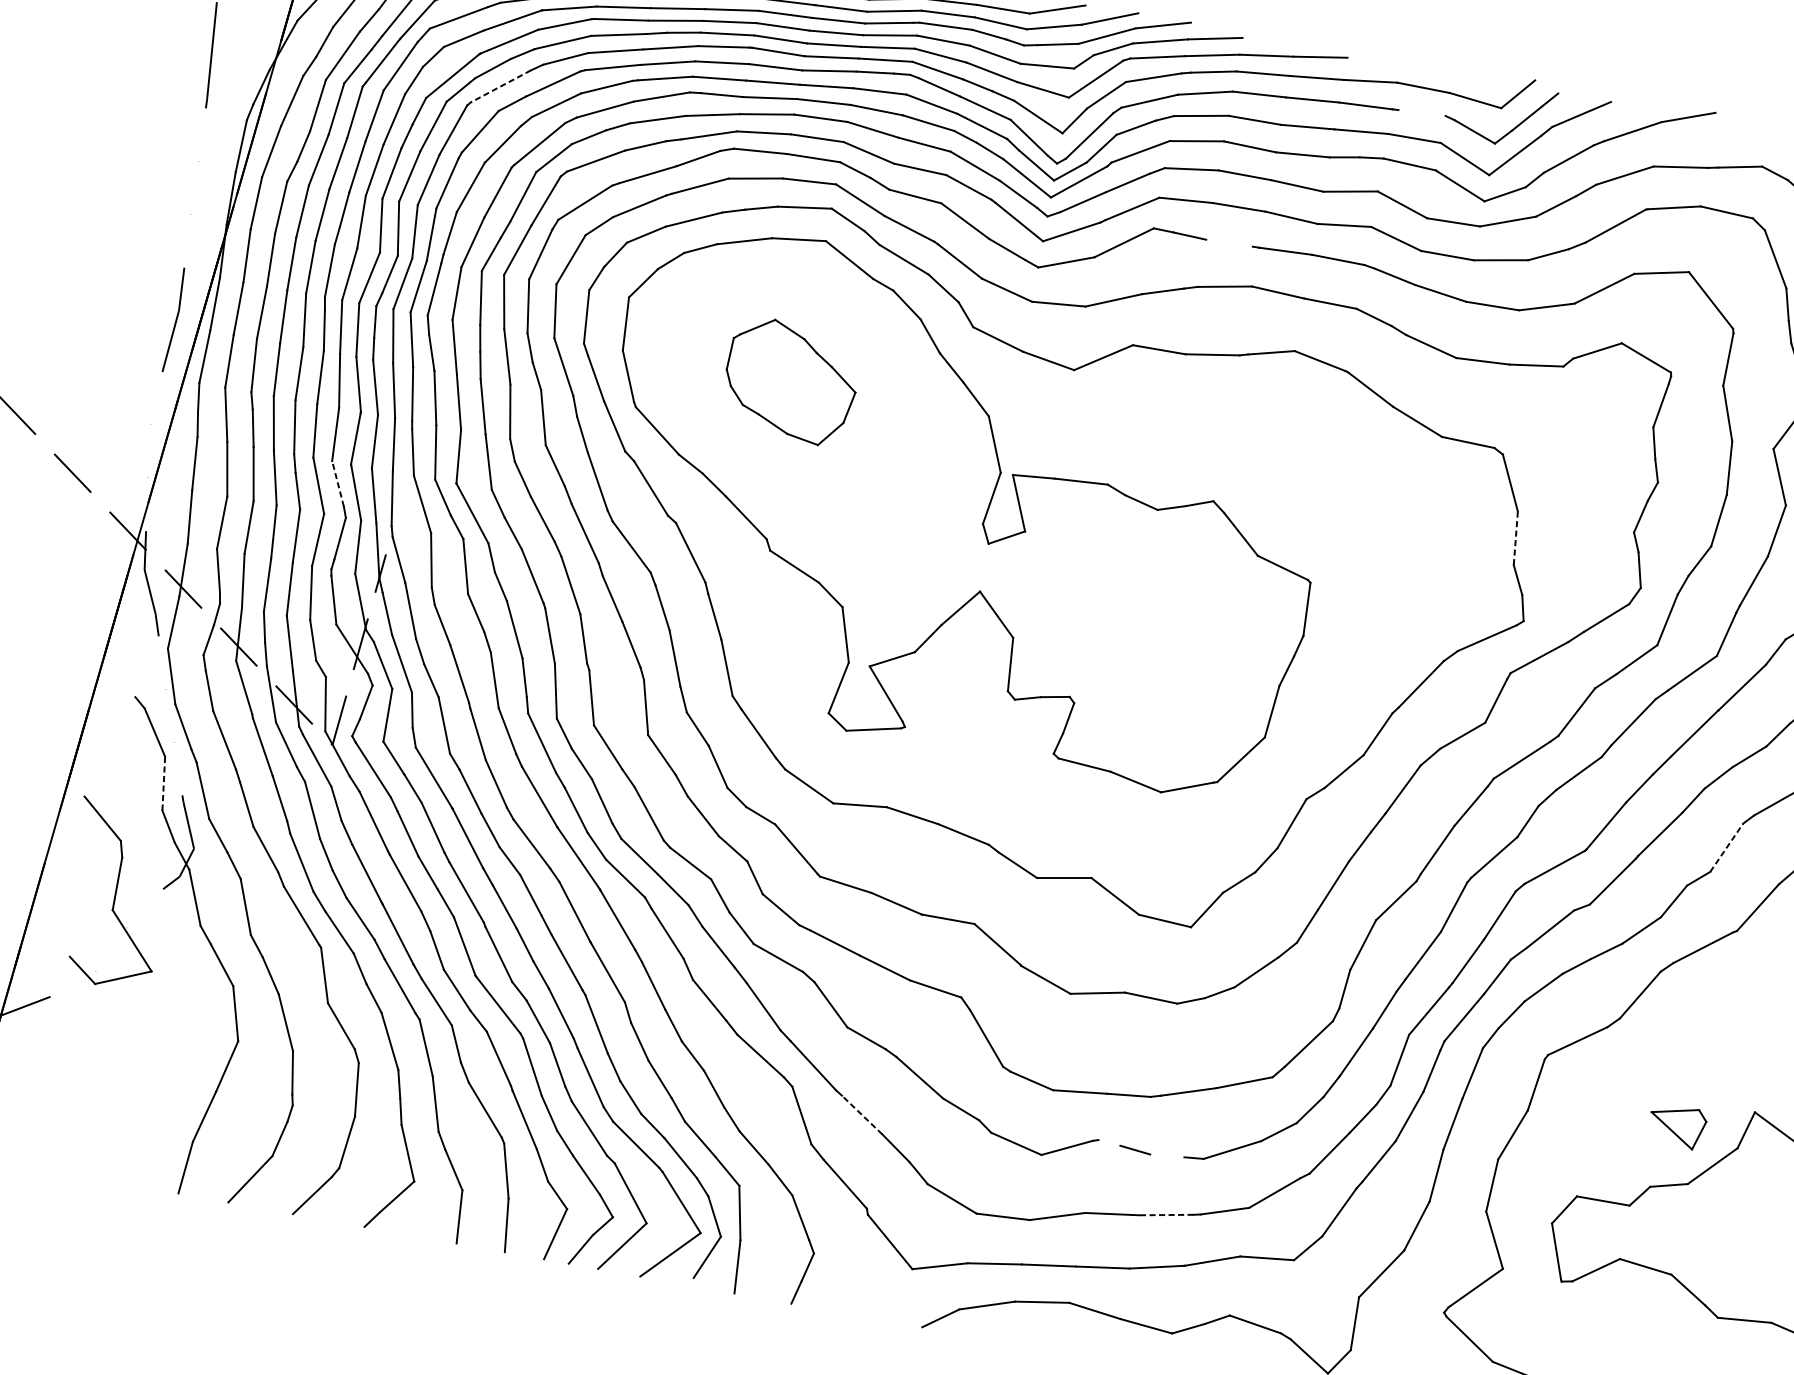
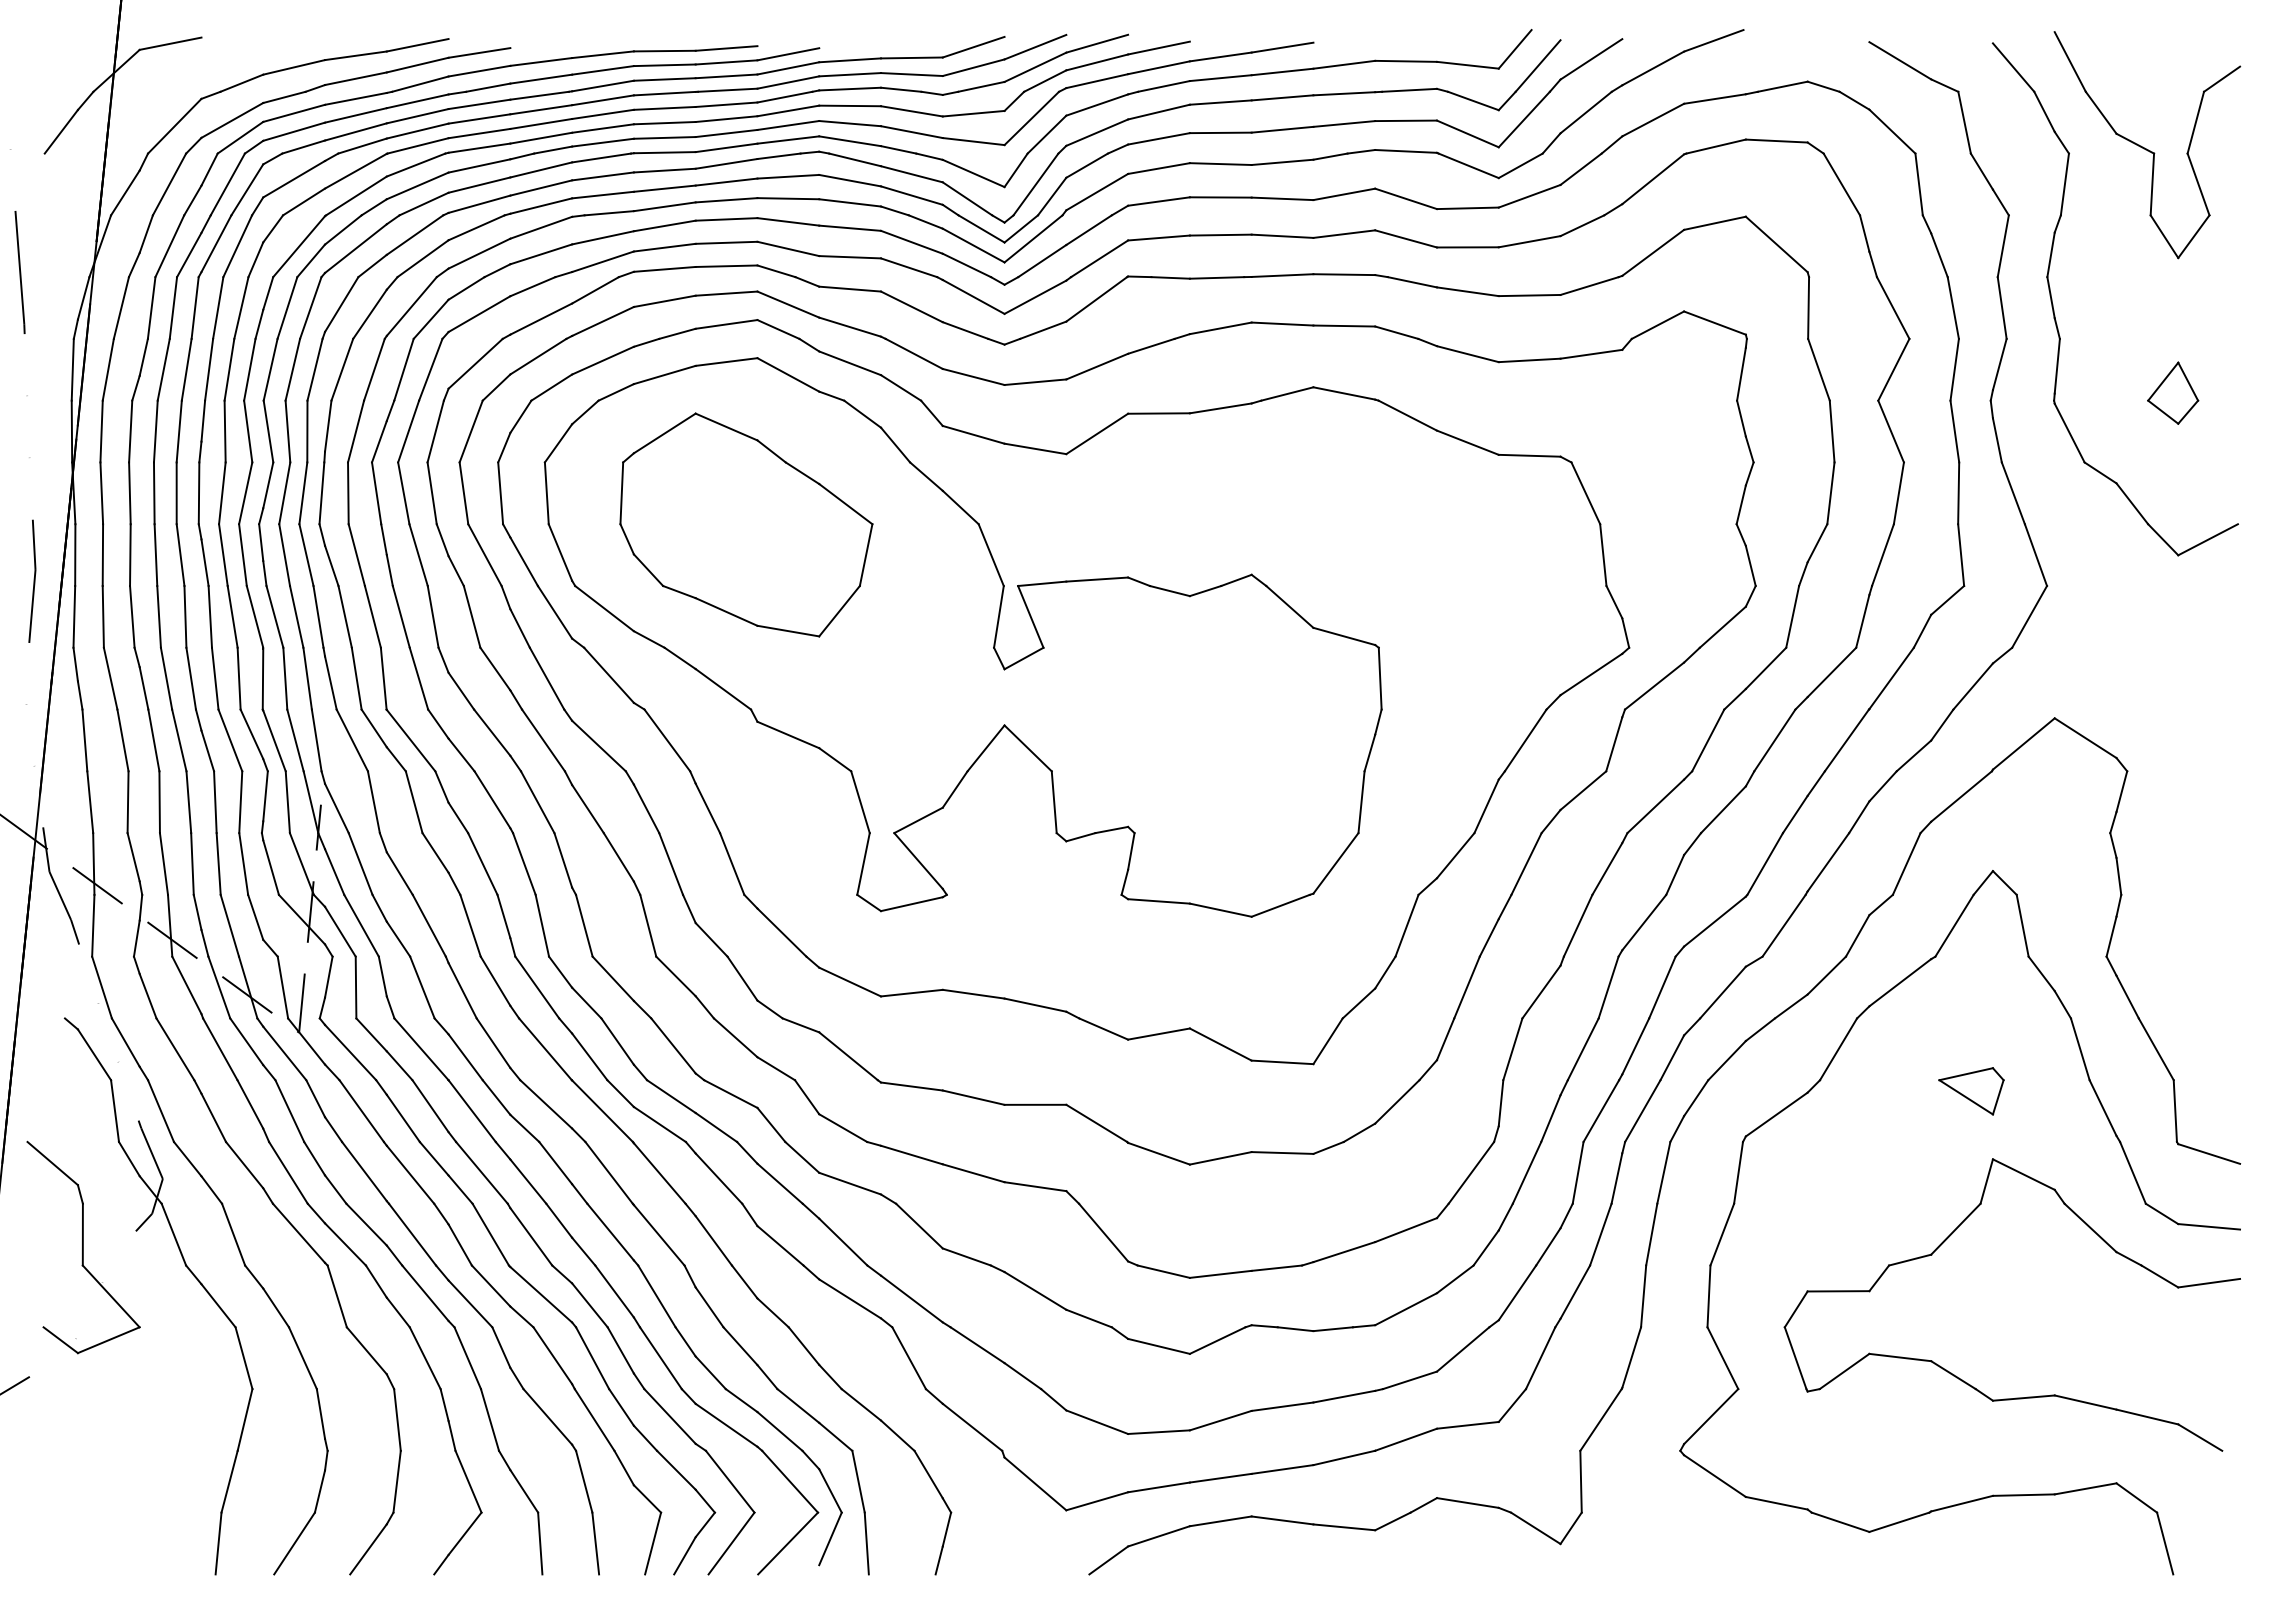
line: (500, 86) -> (355, 248), dashed -> solid
line: (1422, 112) -> (1409, 89), added
line: (1229, 242) -> (1216, 277), added
part: (791, 381) -> (746, 524), size x1.67
line: (337, 483) -> (251, 733), dashed -> solid
line: (1516, 537) -> (1603, 554), dashed -> solid
line: (163, 783) -> (114, 1110), dashed -> solid
line: (1726, 847) -> (1906, 863), dashed -> solid
line: (862, 1114) -> (977, 1344), dashed -> solid
part: (1677, 1126) -> (1971, 1091), moved
line: (1109, 1143) -> (1264, 1326), added
line: (1166, 1156) -> (1332, 1329), added
line: (1165, 1214) -> (1343, 1396), dashed -> solid

